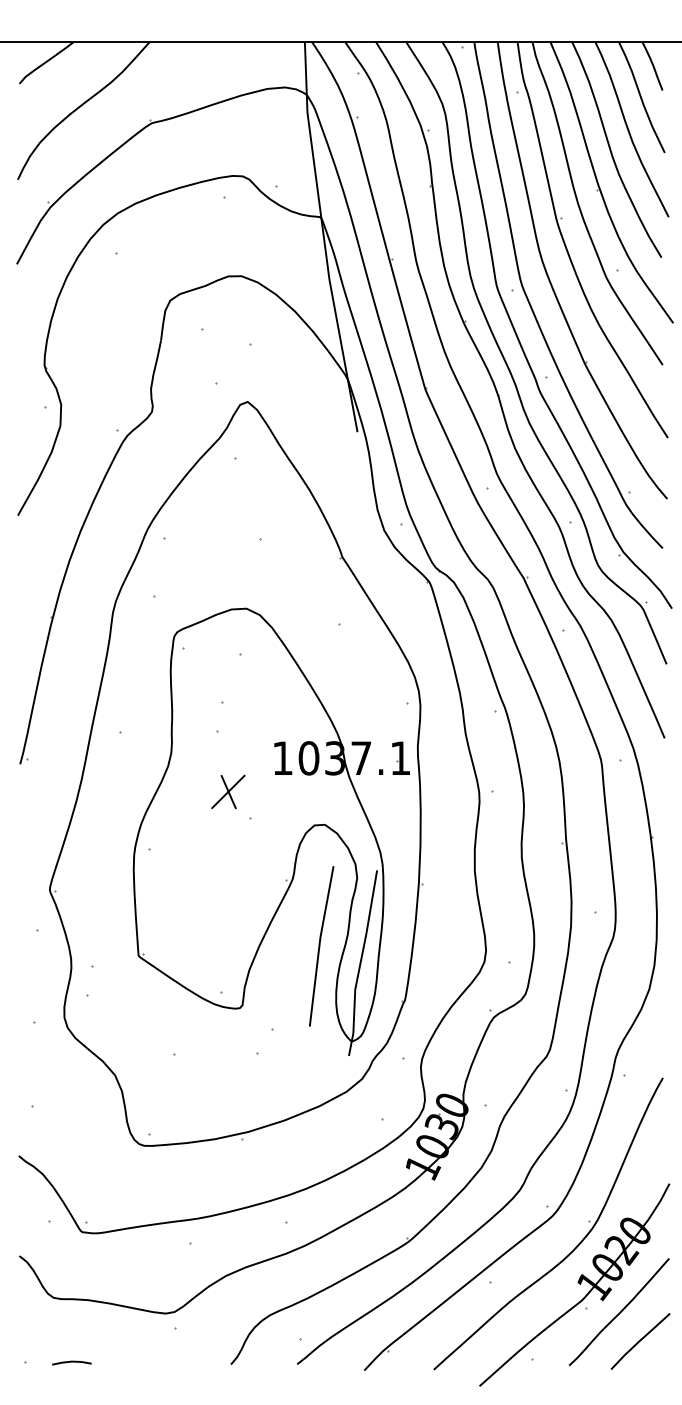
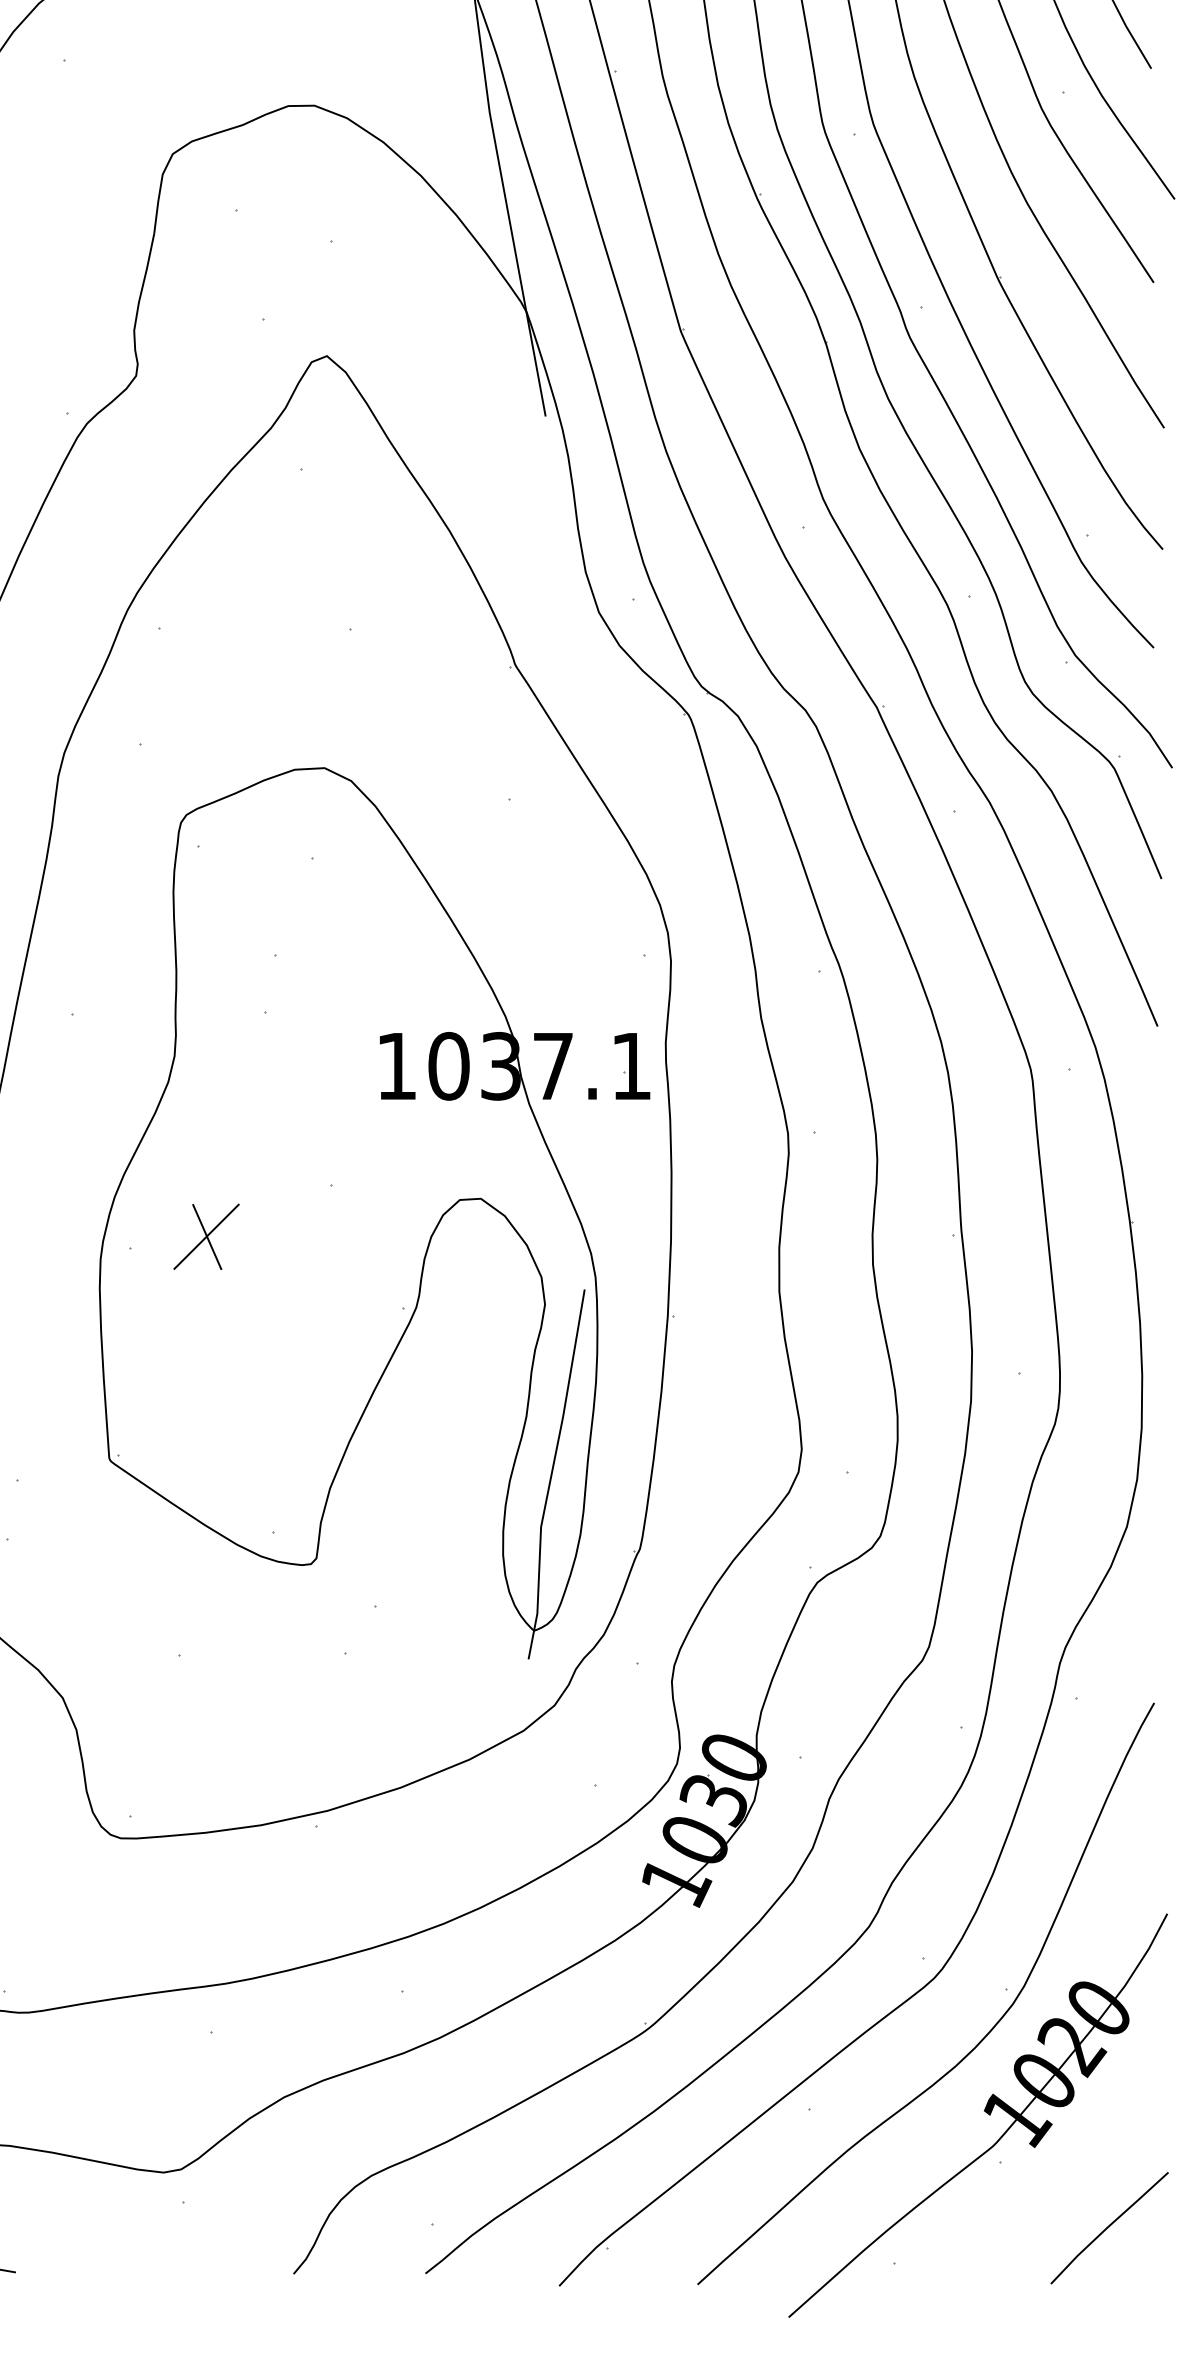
part: (228, 791) -> (206, 1235), moved
line: (320, 946) -> (471, 1441), removed
curve: (620, 1311) -> (1069, 2168), removed

